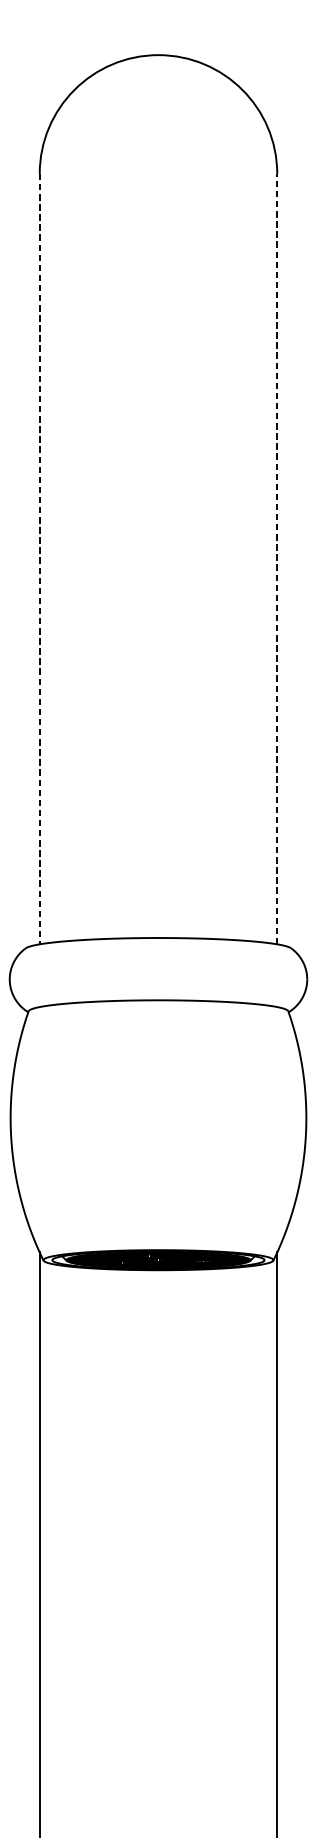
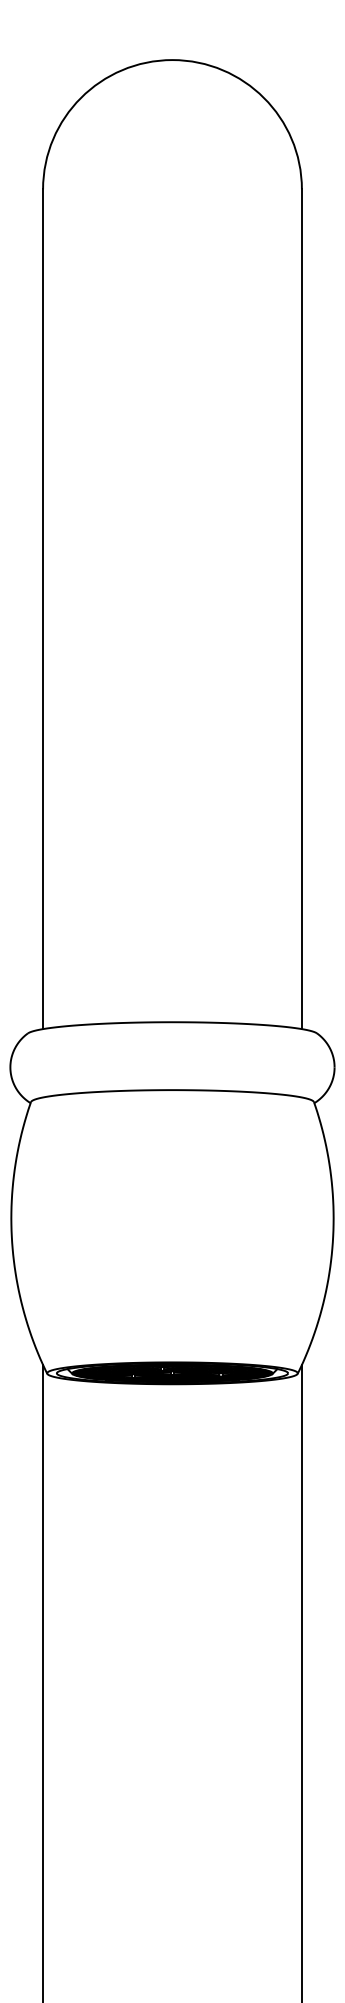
line: (40, 559) -> (43, 609), dashed -> solid
line: (276, 559) -> (301, 609), dashed -> solid

